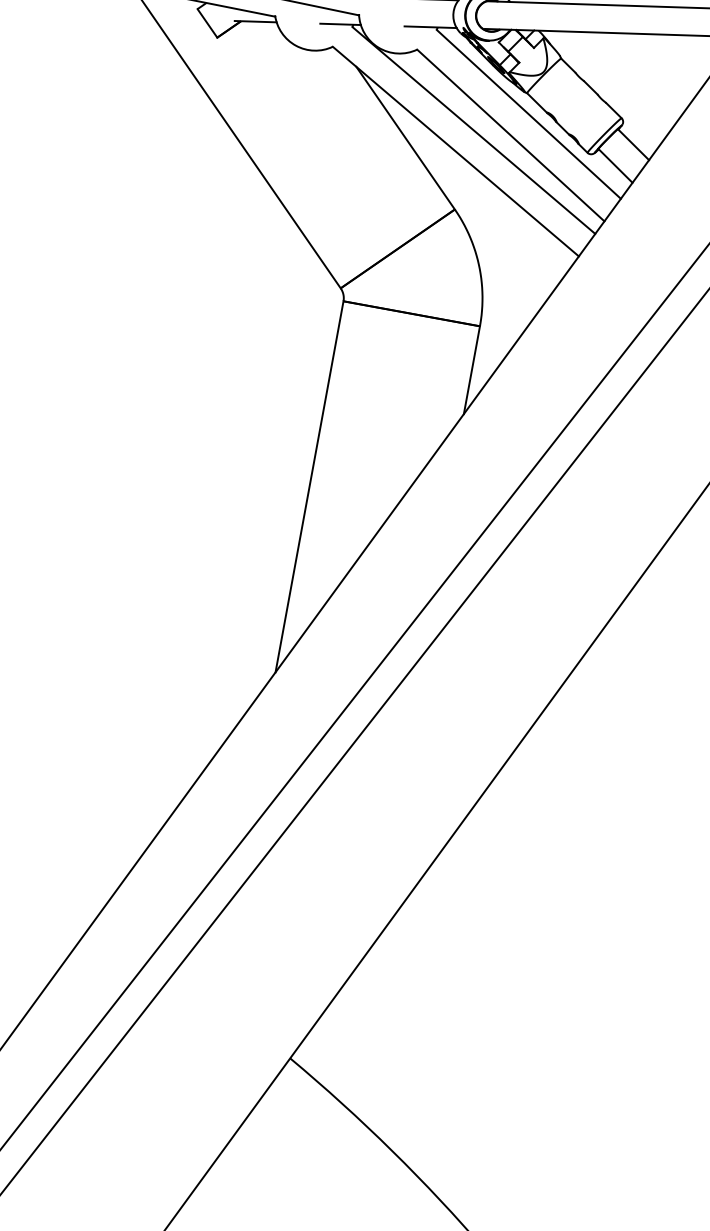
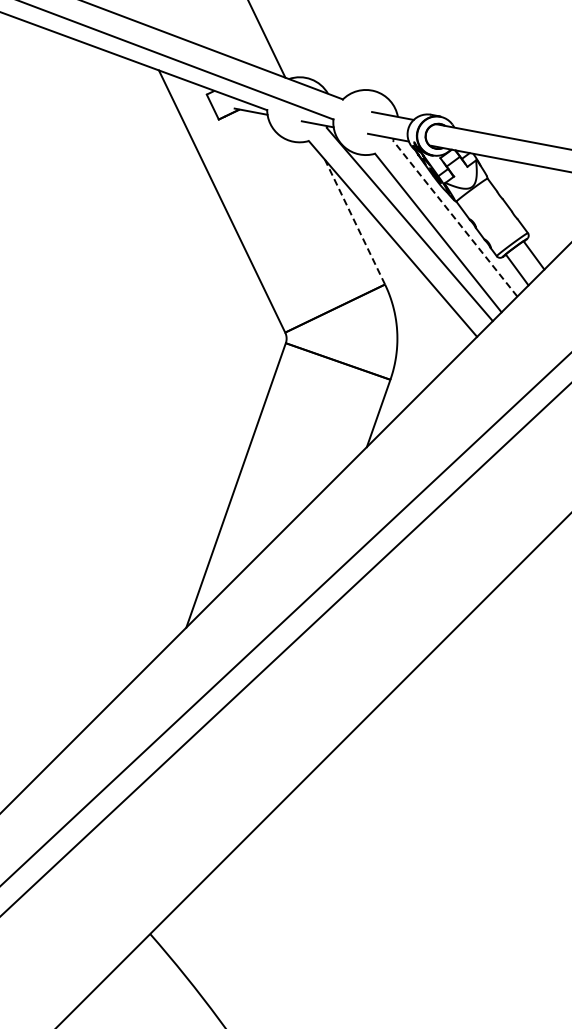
line: (529, 114) -> (455, 218), solid -> dashed
line: (404, 137) -> (354, 221), solid -> dashed

